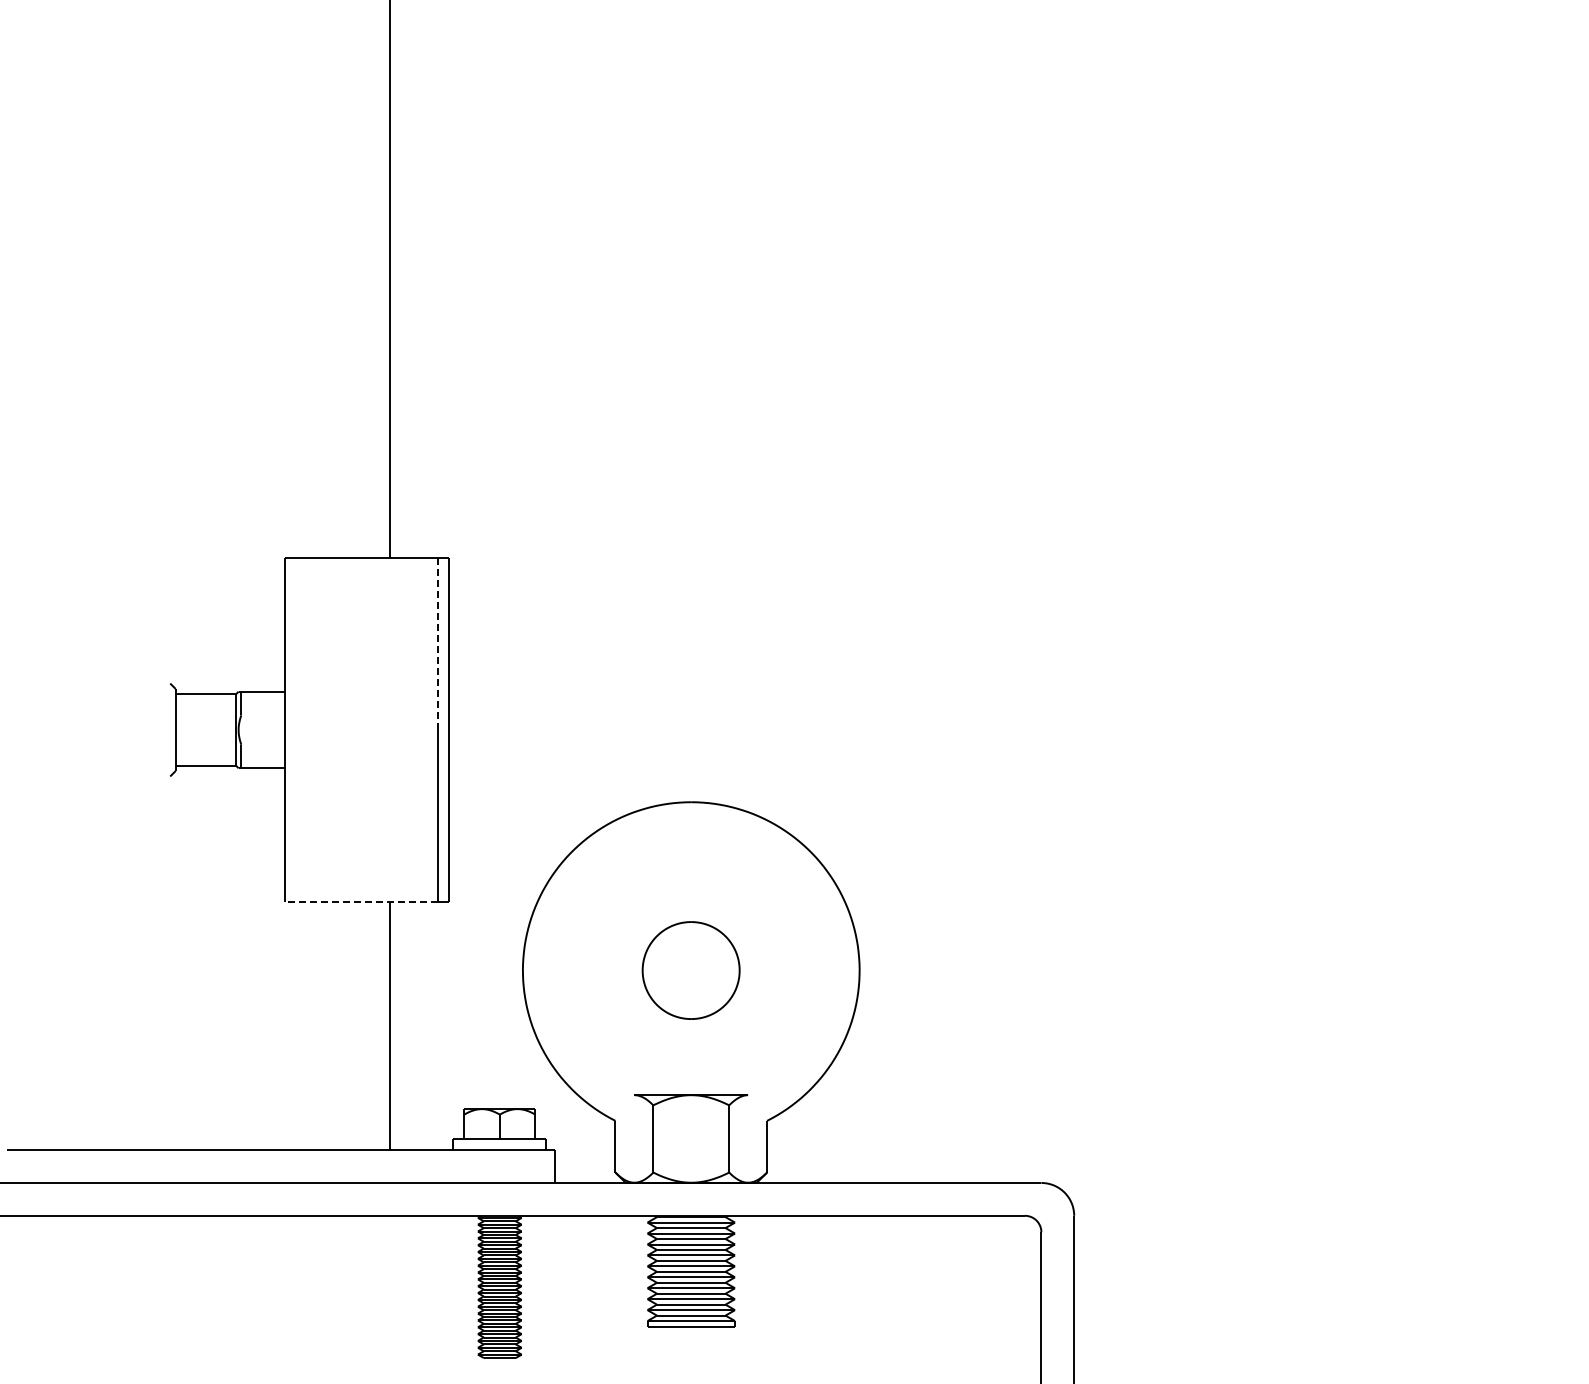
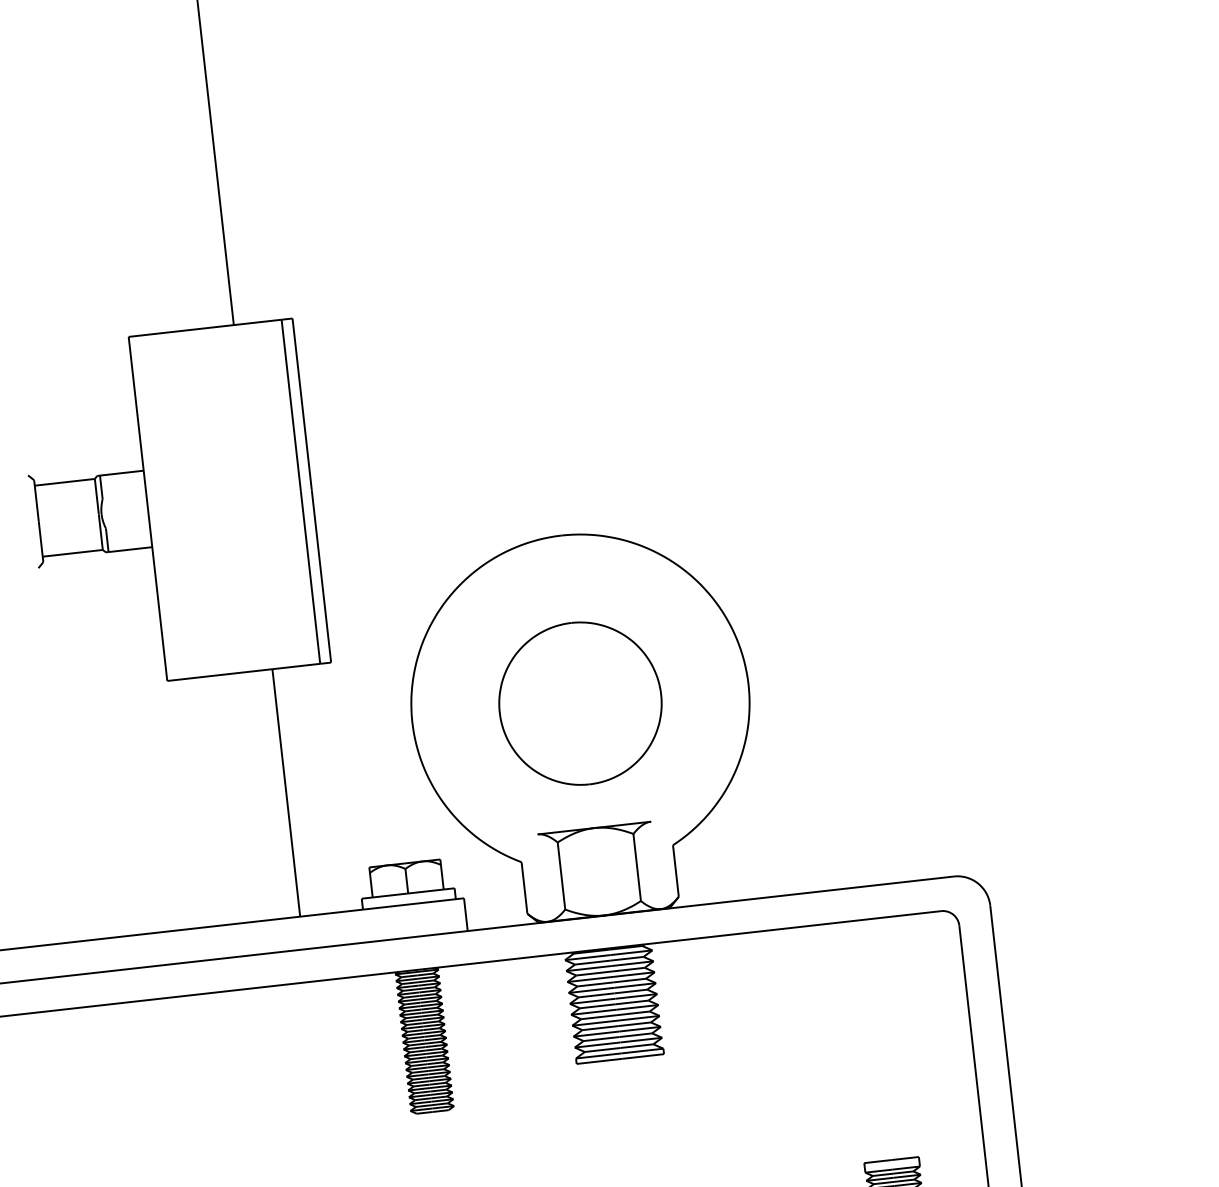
line: (438, 644) -> (291, 406), dashed -> solid
line: (361, 902) -> (243, 672), dashed -> solid
part: (690, 970) -> (579, 703), size x1.67

